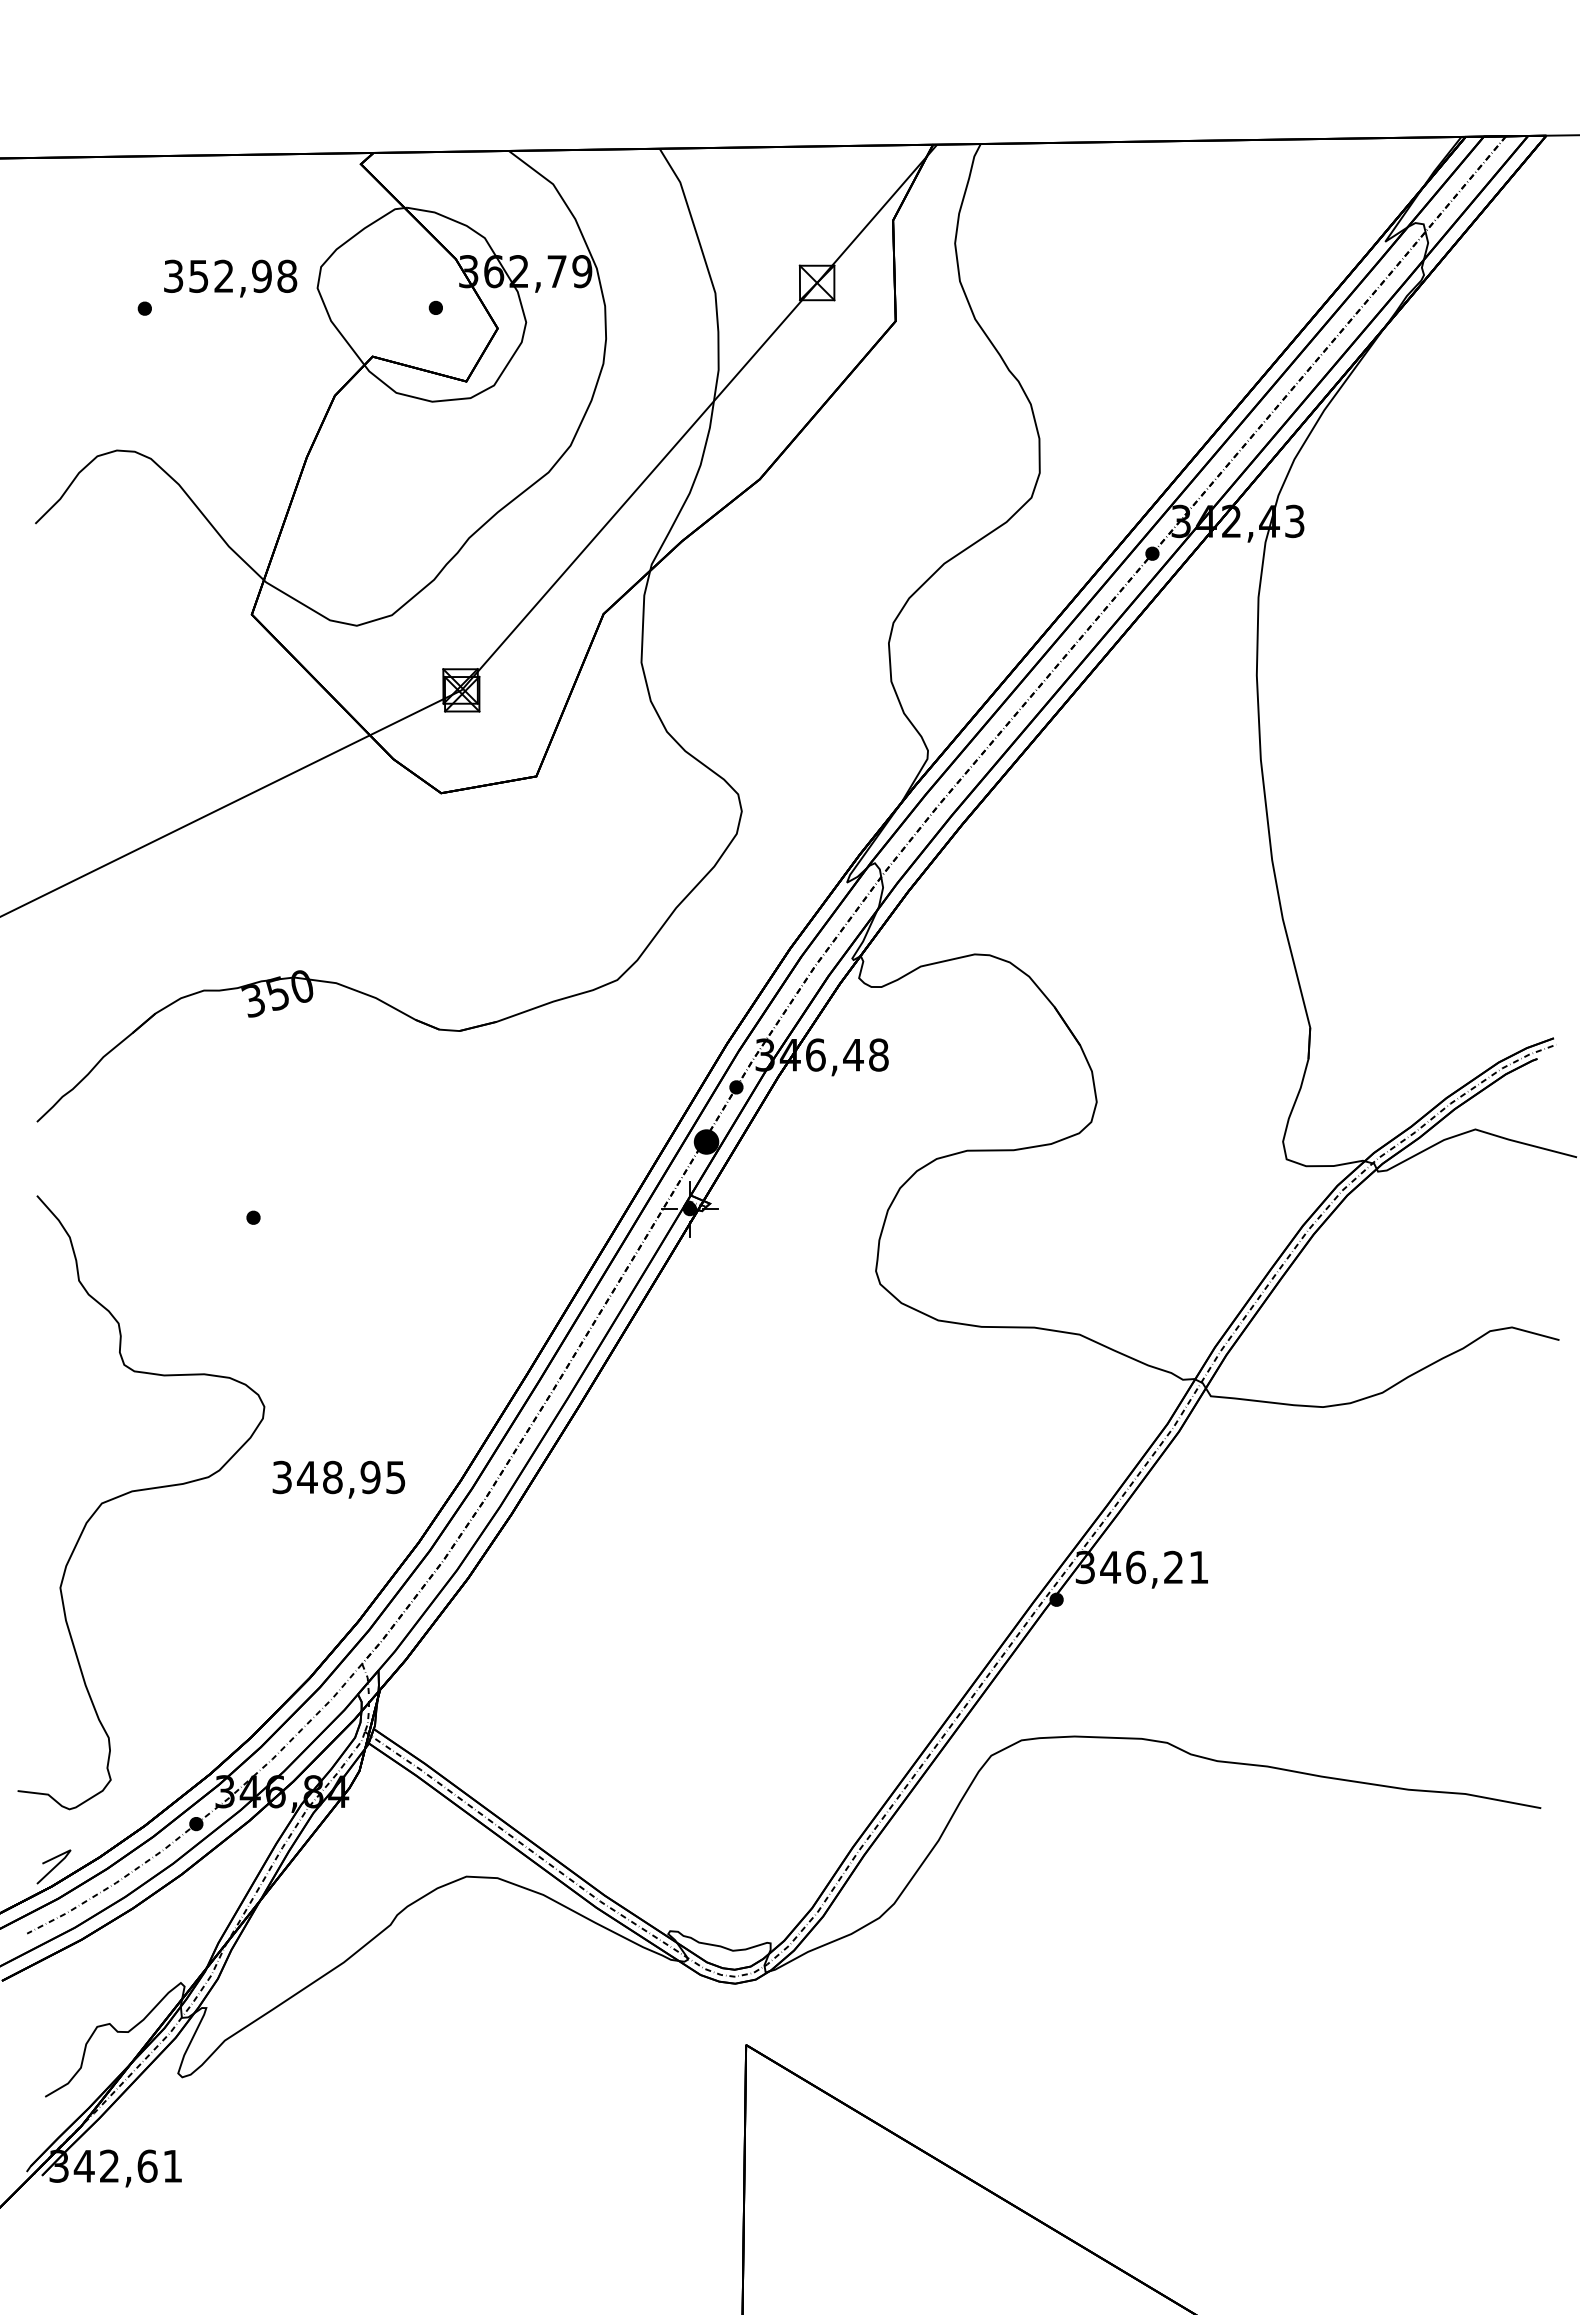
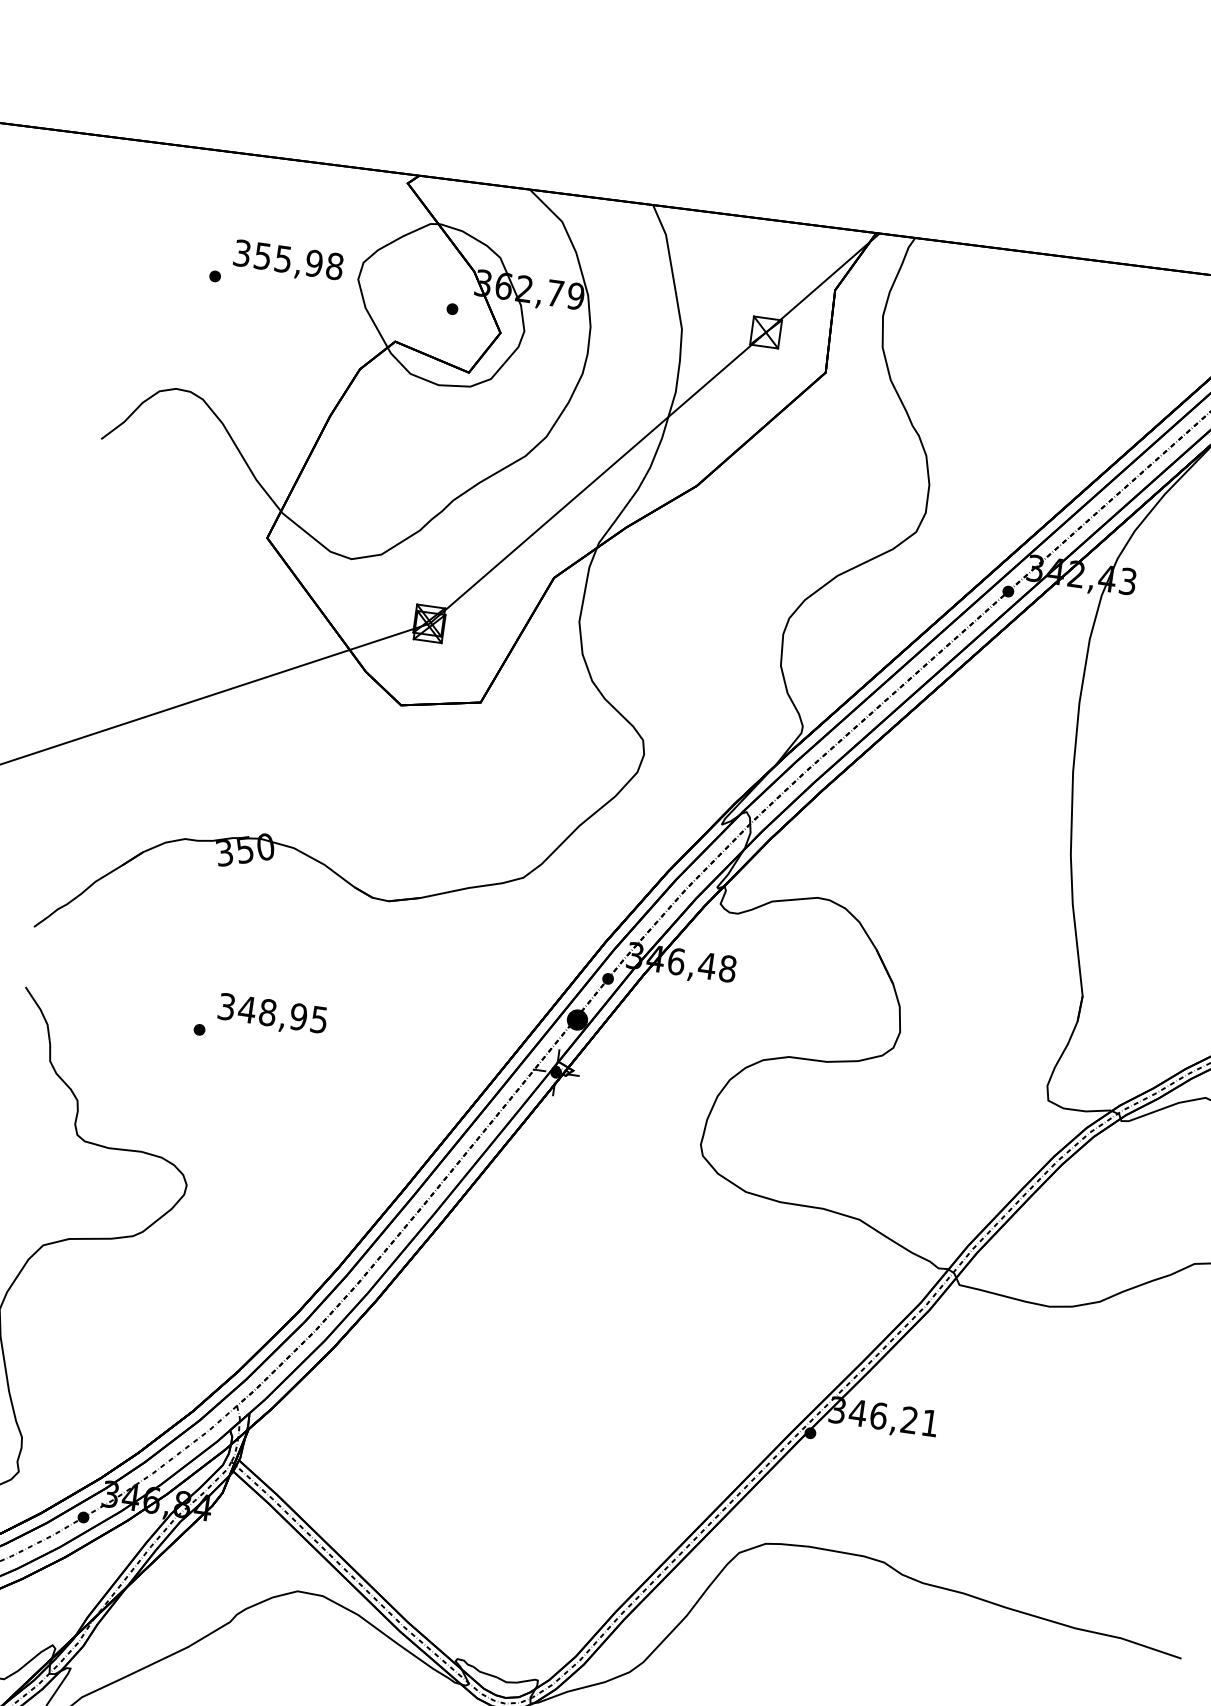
text: (223, 275) -> (283, 258), 352,98 -> 355,98
text: (338, 1479) -> (272, 1014), moved

